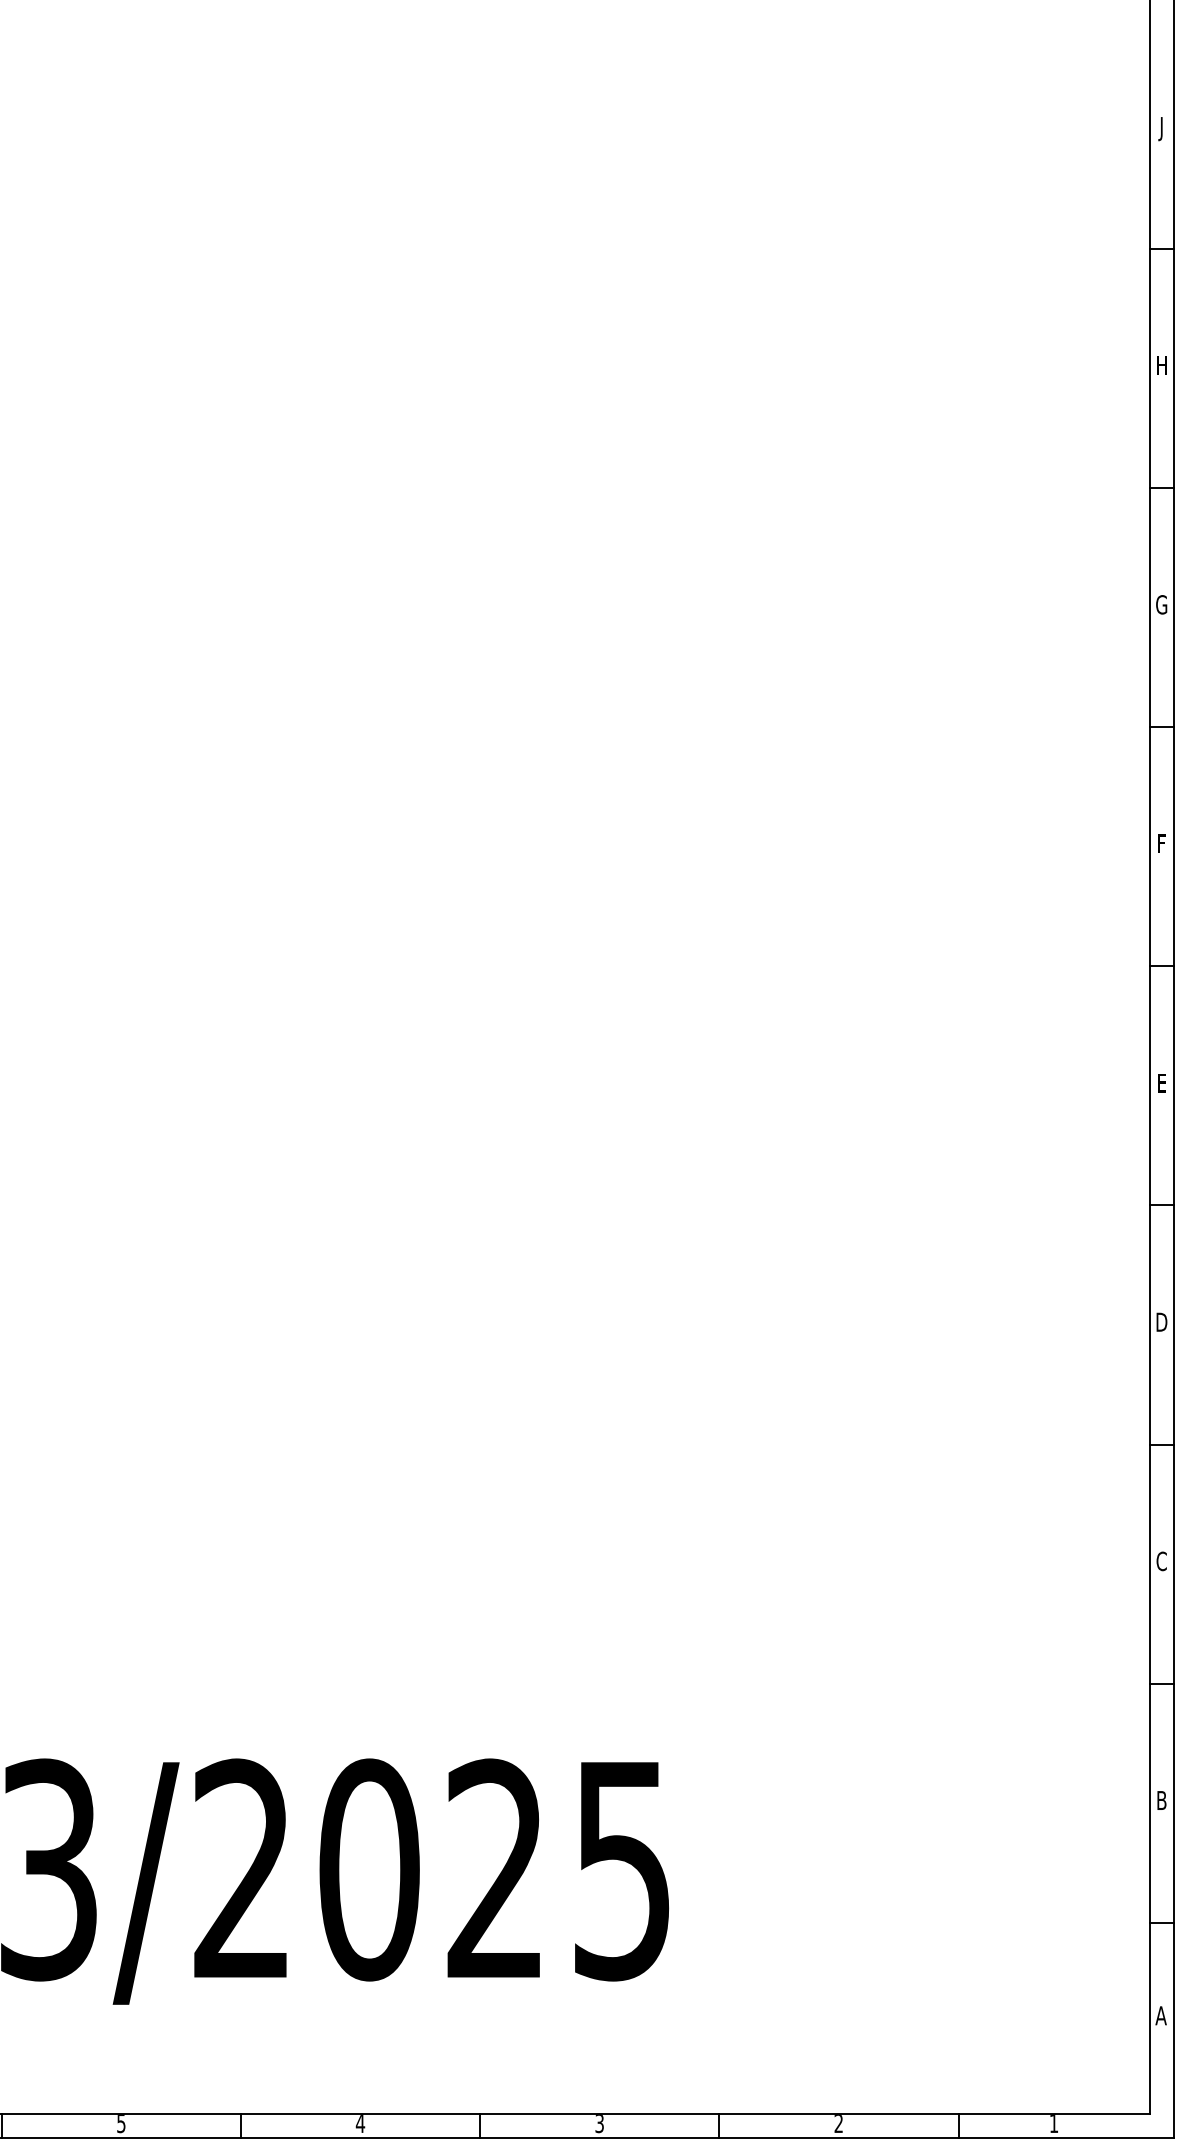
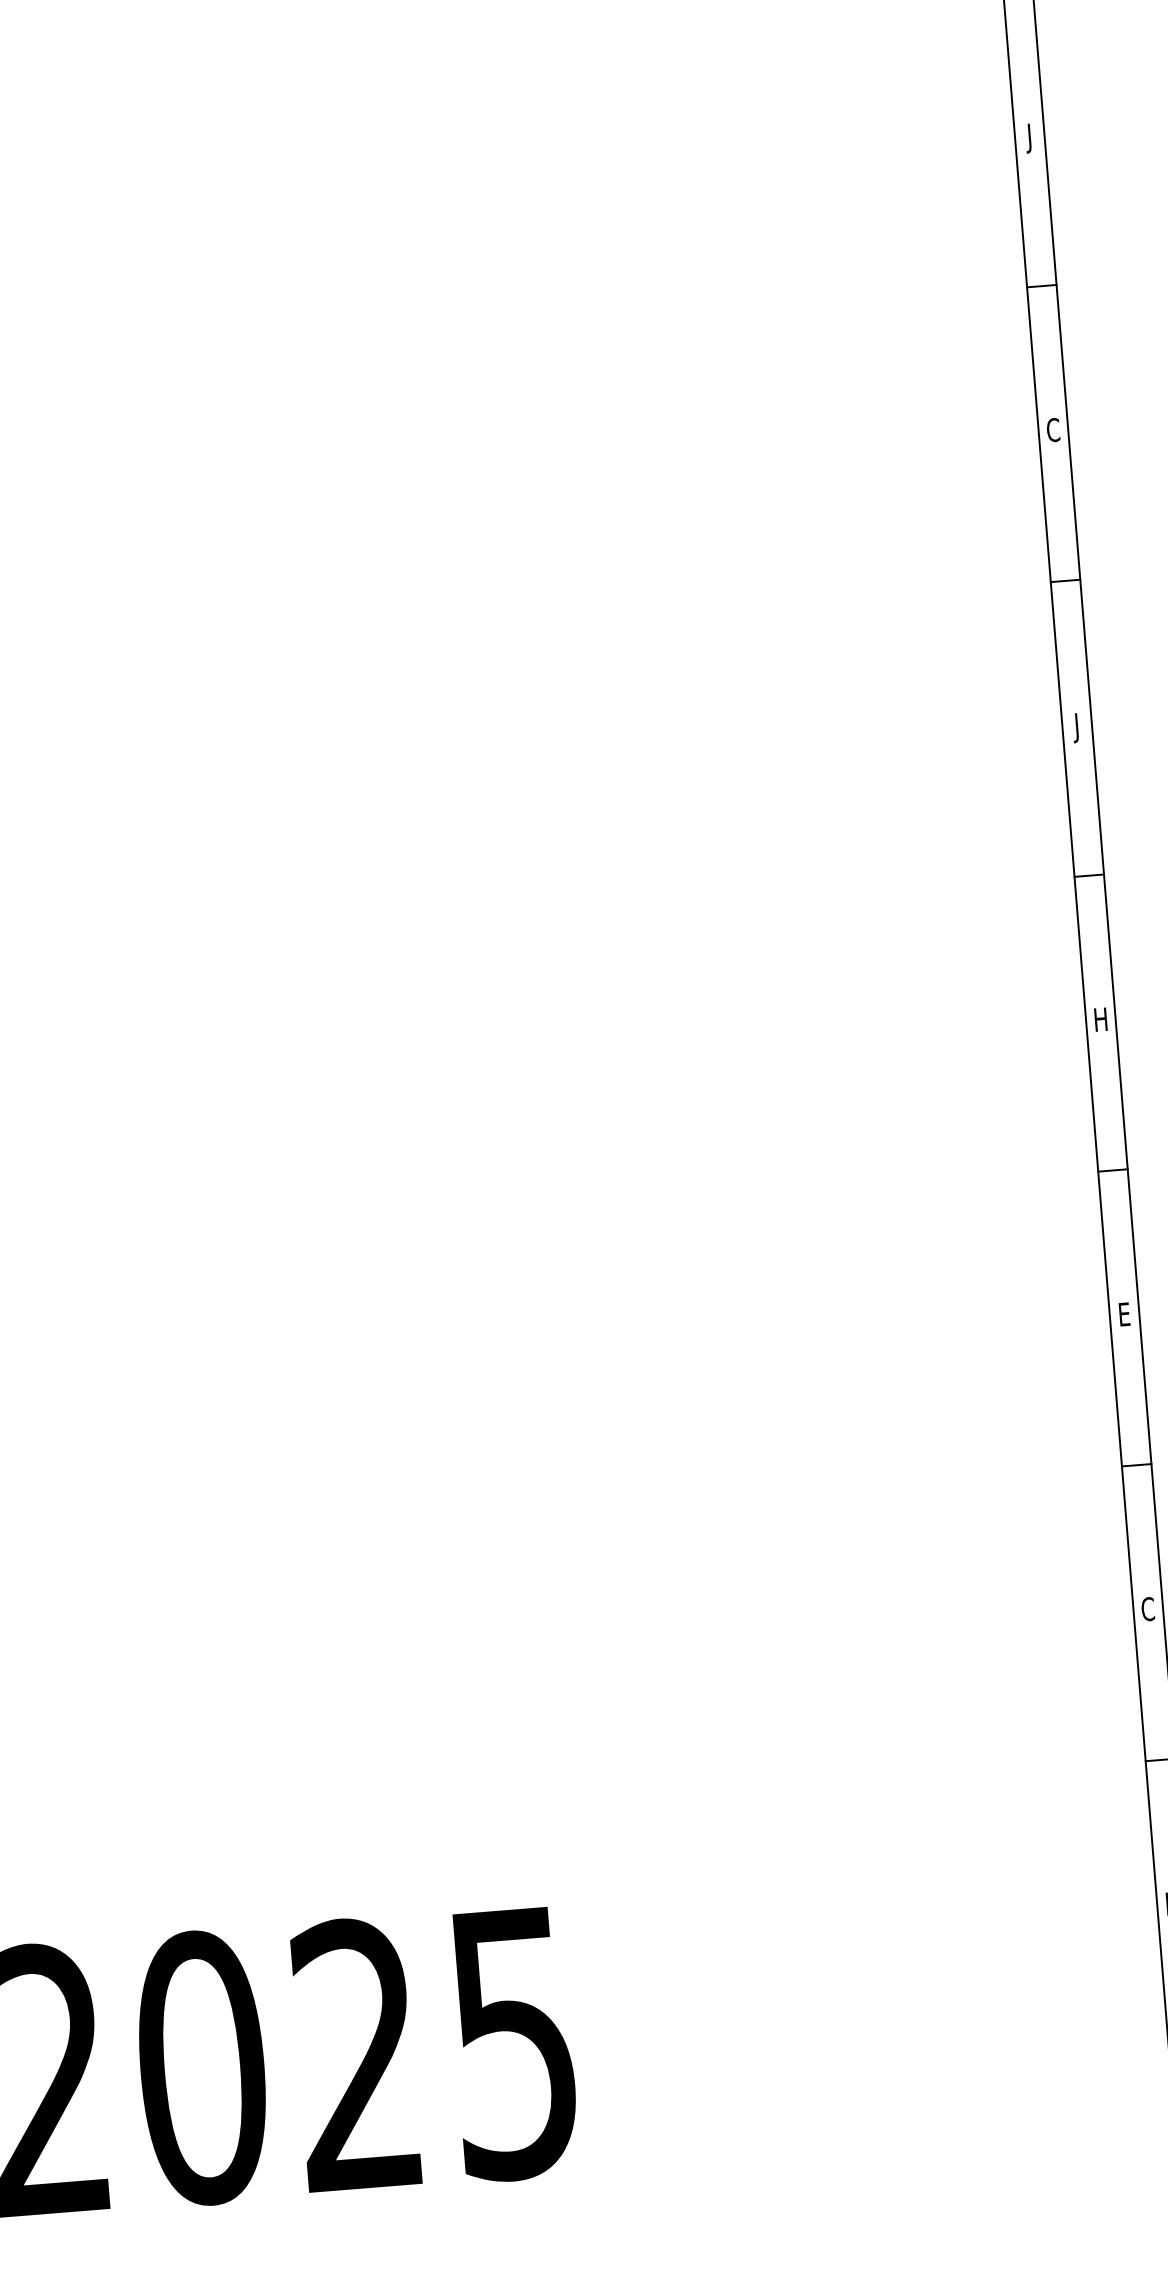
text: (1161, 368) -> (1029, 138), H -> J
text: (1161, 604) -> (1052, 429), G -> C
text: (1161, 846) -> (1076, 728), F -> J
text: (1161, 1083) -> (1100, 1020), E -> H
text: (1161, 1321) -> (1123, 1313), D -> E

